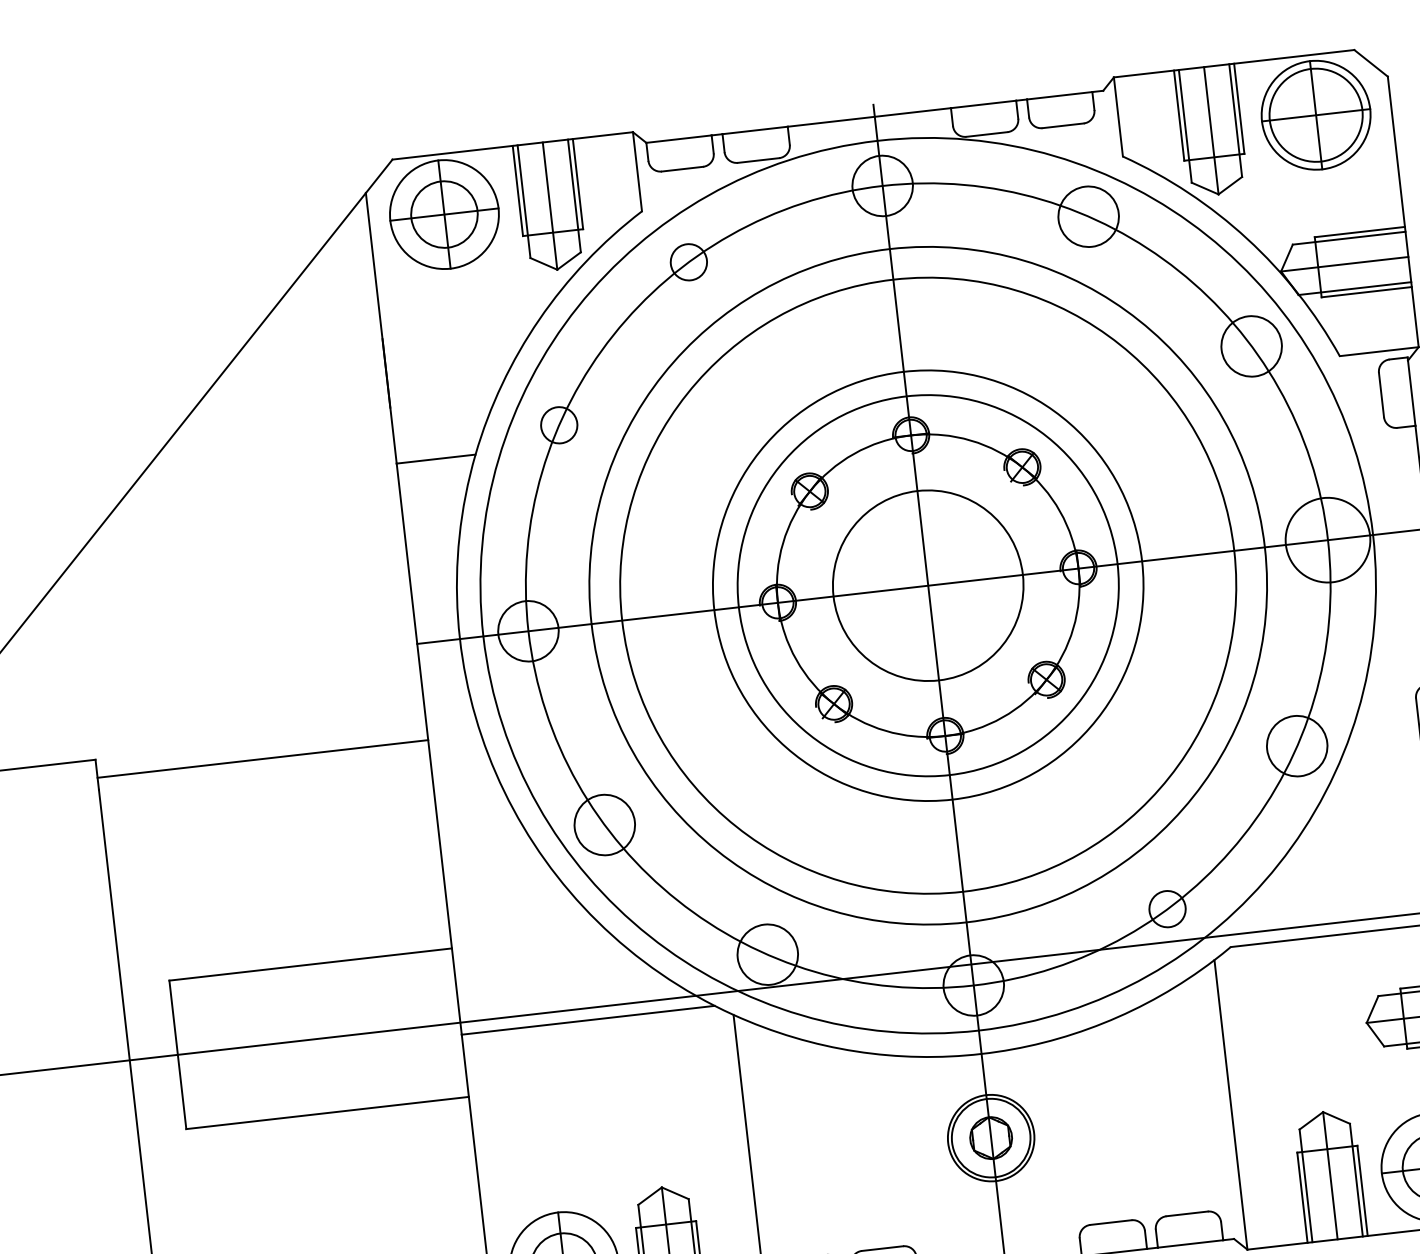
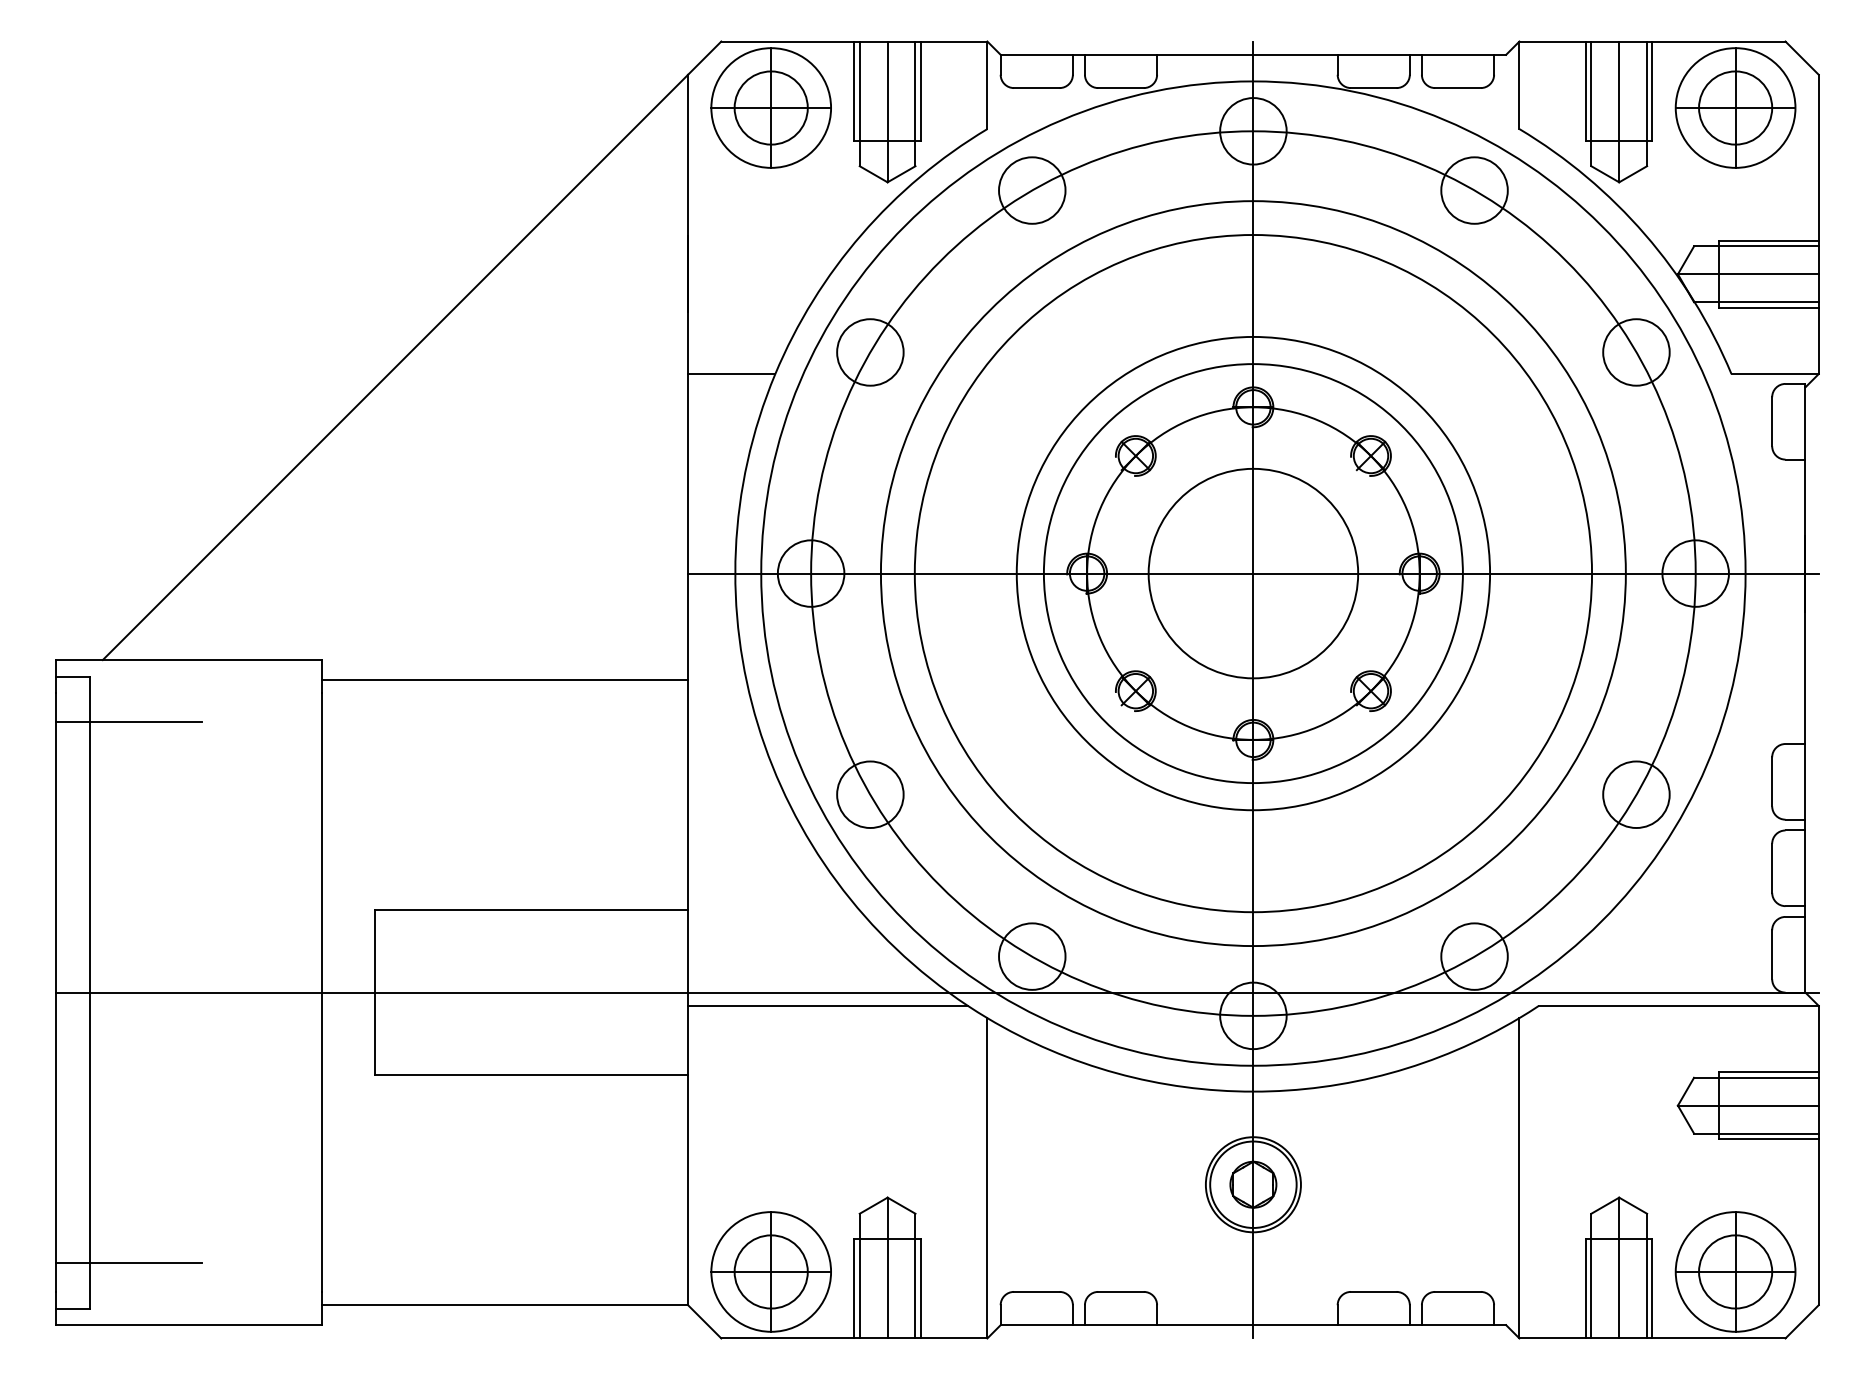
circle: (1315, 114) -> (1735, 107), size x0.71
circle: (689, 262) -> (1032, 190), size x1.67
circle: (559, 425) -> (870, 352), size x1.67
circle: (1327, 540) -> (1695, 573), size x0.71
circle: (1167, 909) -> (1474, 956), size x1.67

